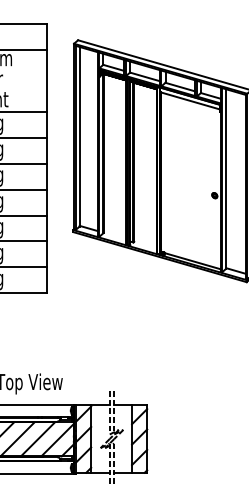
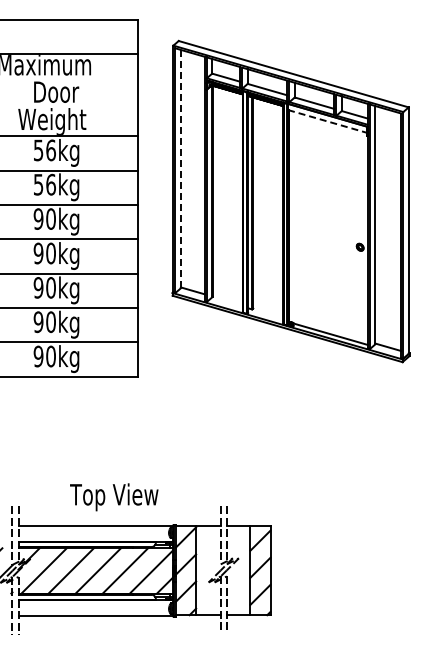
line: (190, 100) -> (328, 121), solid -> dashed
line: (79, 137) -> (180, 169), solid -> dashed

